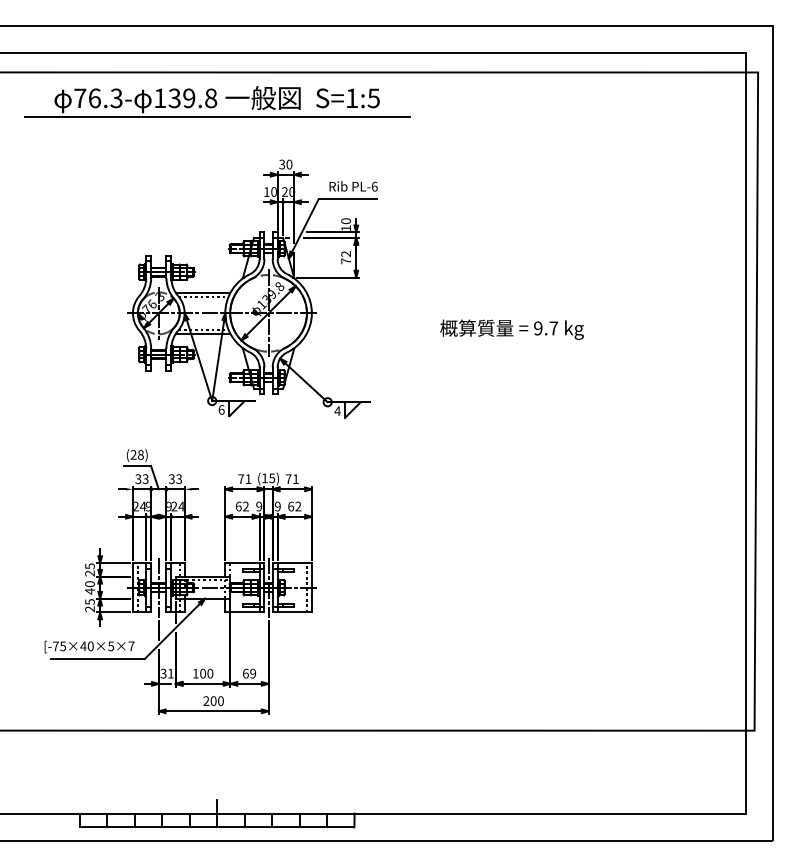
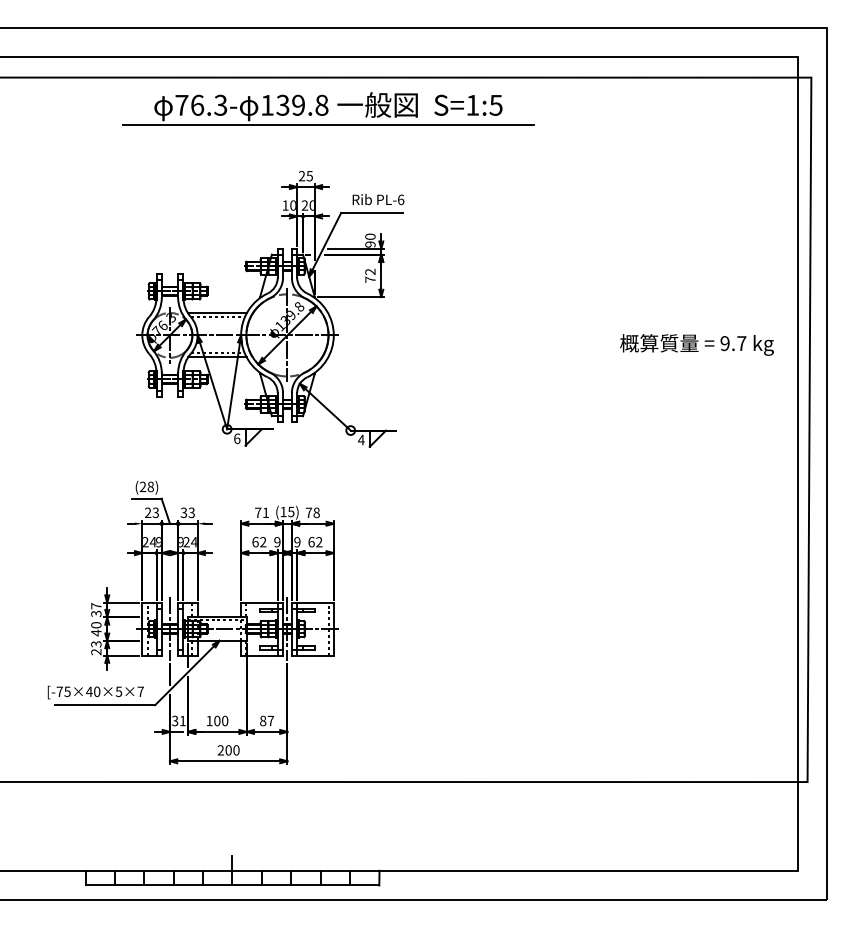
part: (217, 101) -> (328, 108), moved
text: (285, 164) -> (305, 176), 30 -> 25
text: (346, 228) -> (370, 244), 10 -> 90
text: (511, 329) -> (696, 344), moved
text: (295, 478) -> (316, 512), 71 -> 78
text: (137, 479) -> (147, 513), 33 -> 23
text: (90, 570) -> (96, 610), 25 -> 37
text: (89, 602) -> (95, 644), 25 -> 23
text: (249, 673) -> (267, 720), 69 -> 87

